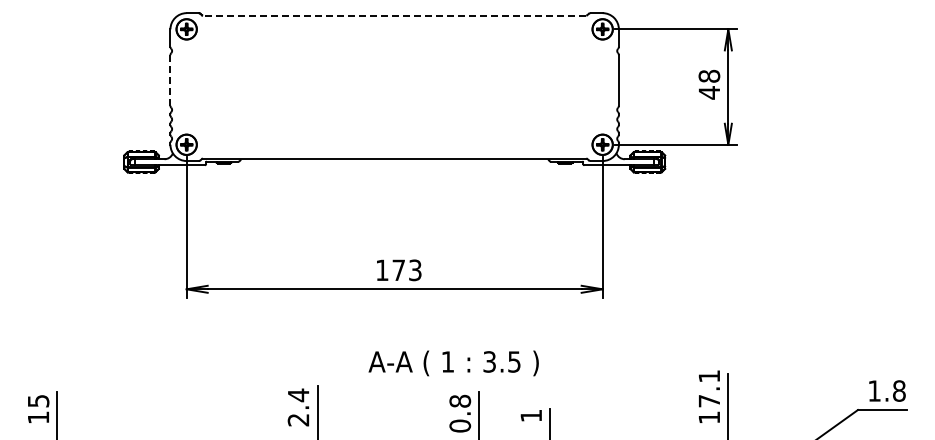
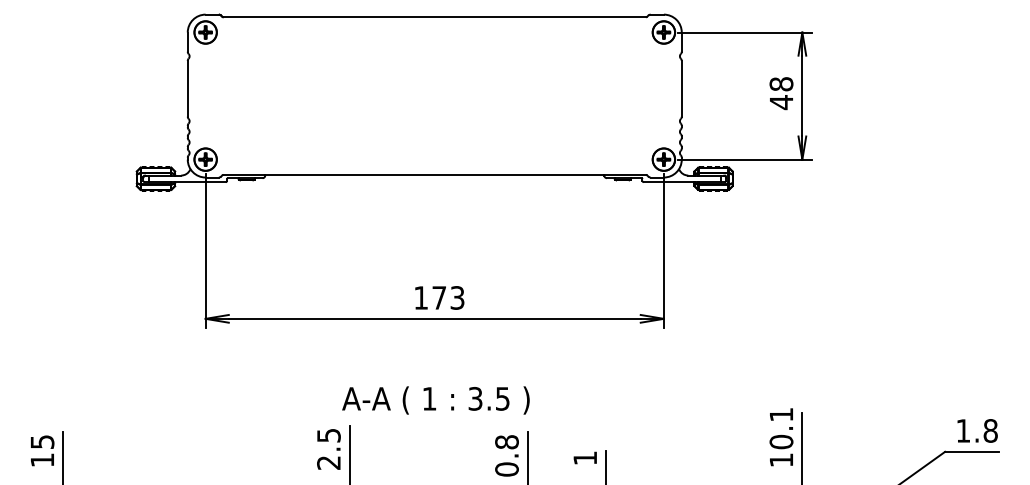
line: (394, 15) -> (434, 17), dashed -> solid
line: (170, 80) -> (187, 88), dashed -> solid
text: (453, 363) -> (435, 400), moved
text: (298, 395) -> (328, 435), 2.4 -> 2.5
text: (709, 400) -> (781, 441), 17.1 -> 10.1

